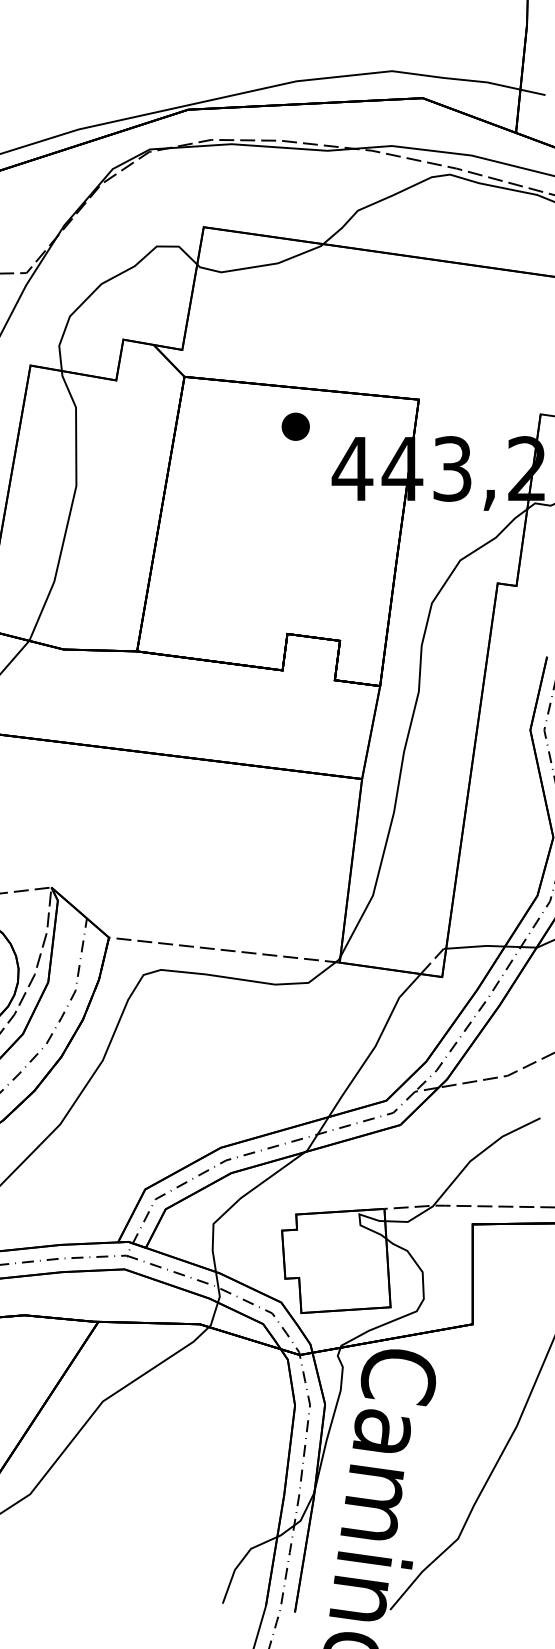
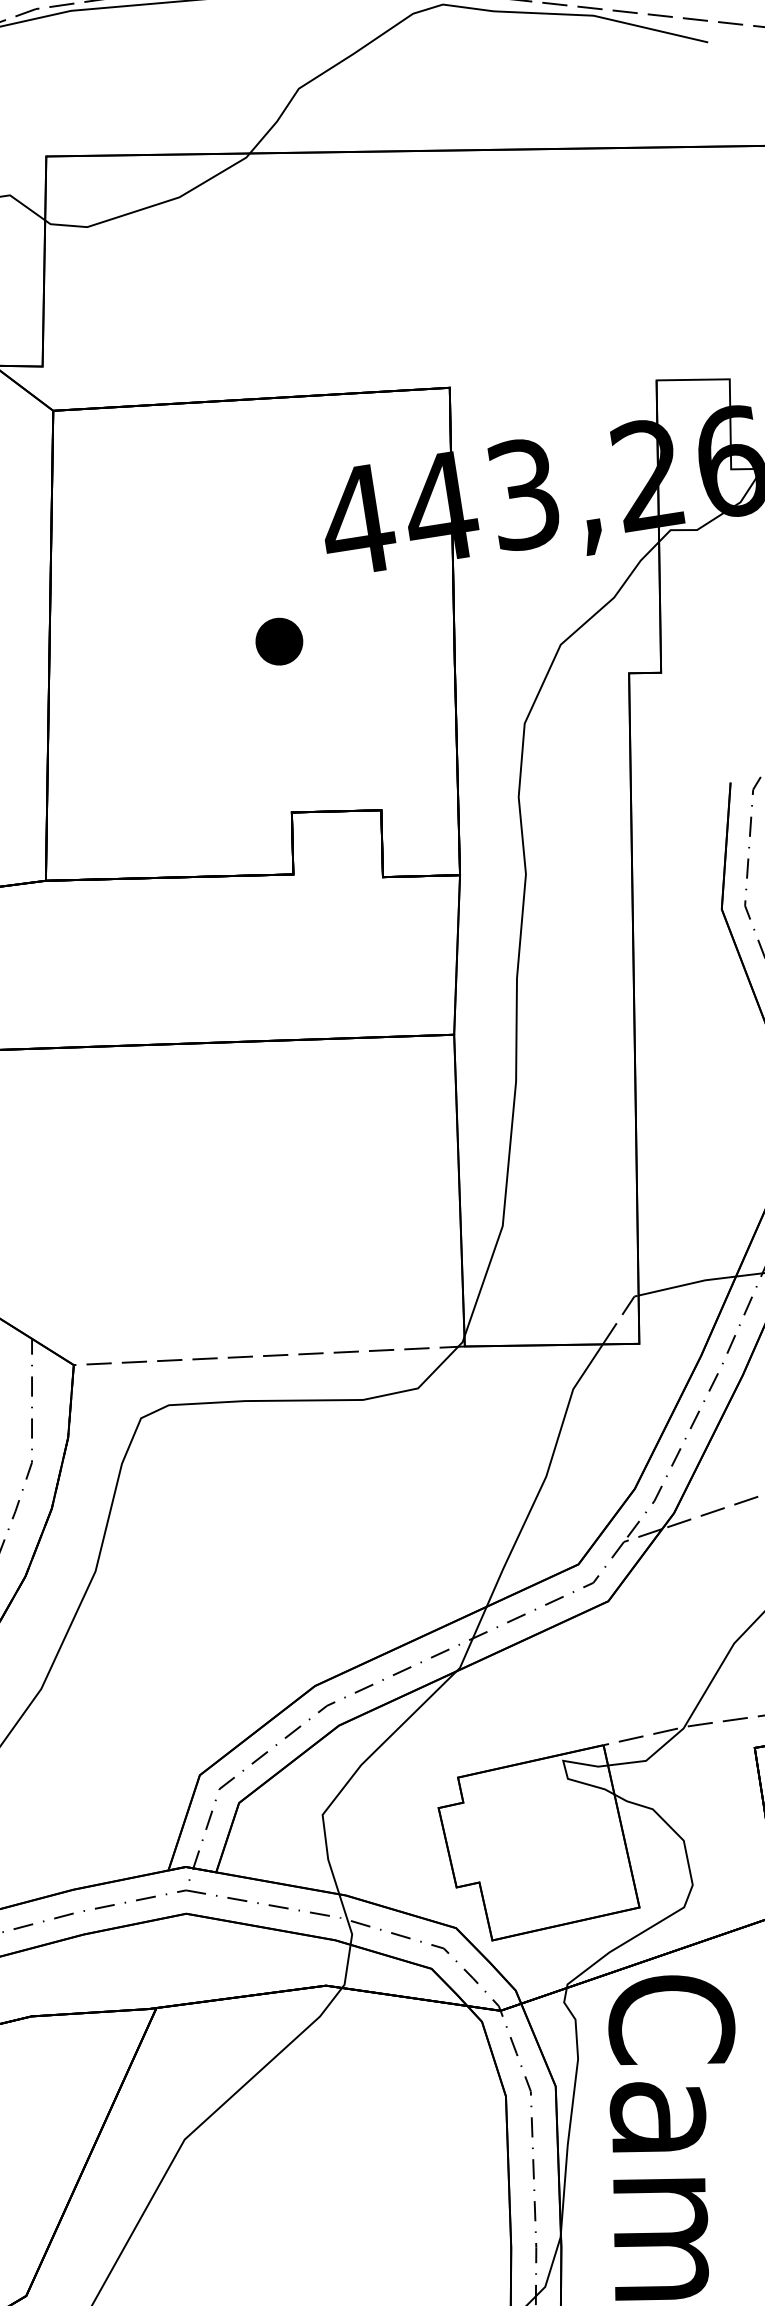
part: (295, 426) -> (278, 641), moved

